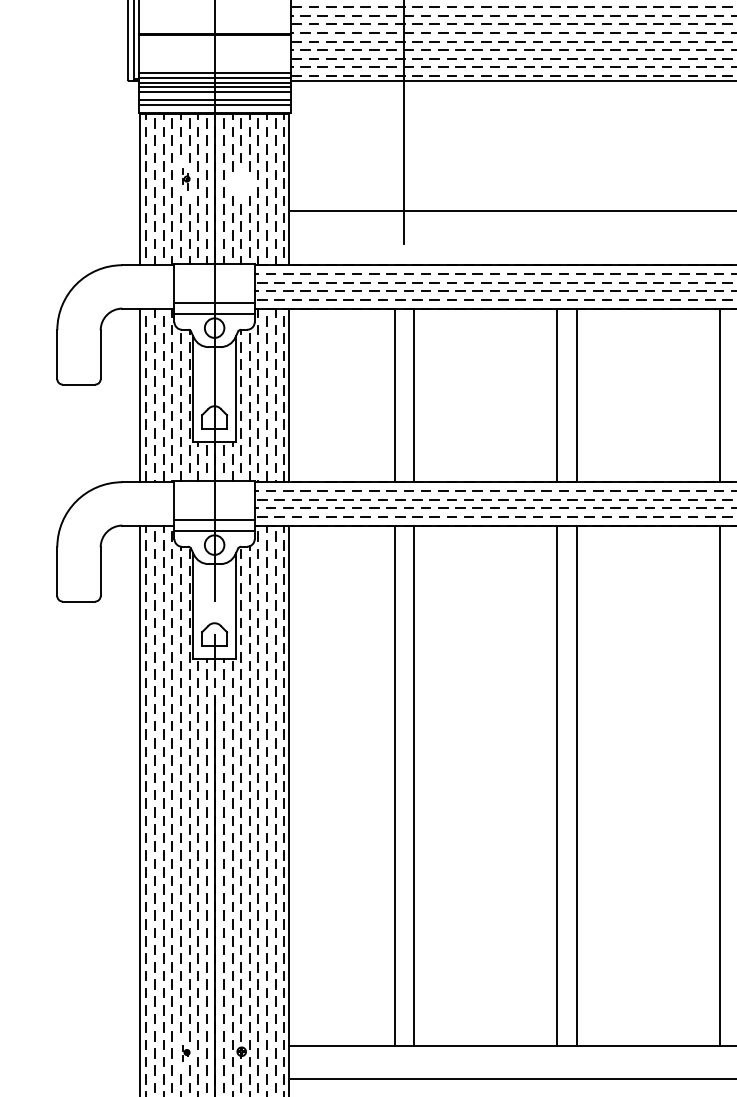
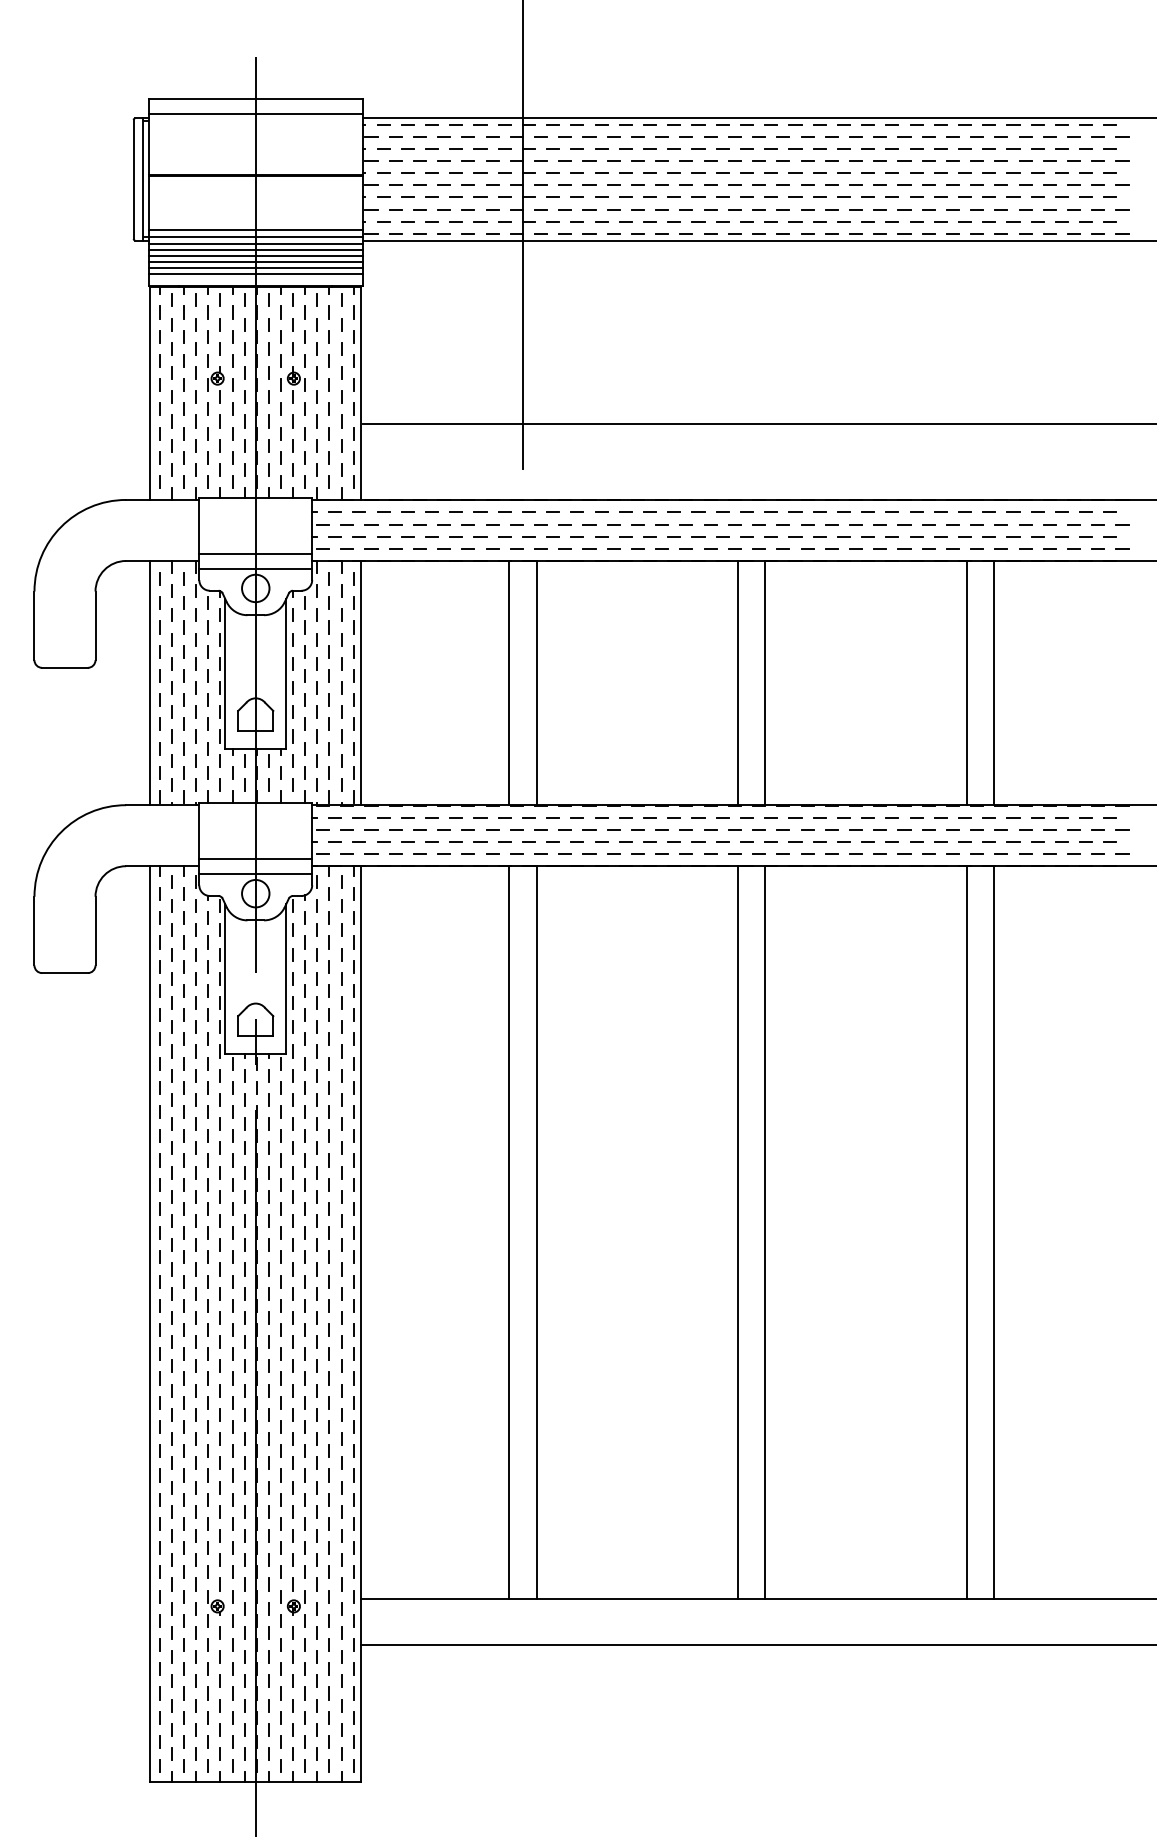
line: (214, 96) -> (255, 262), added
part: (185, 178) -> (215, 378), size x1.67
part: (240, 183) -> (292, 384), added
part: (185, 1053) -> (215, 1608), size x1.67

